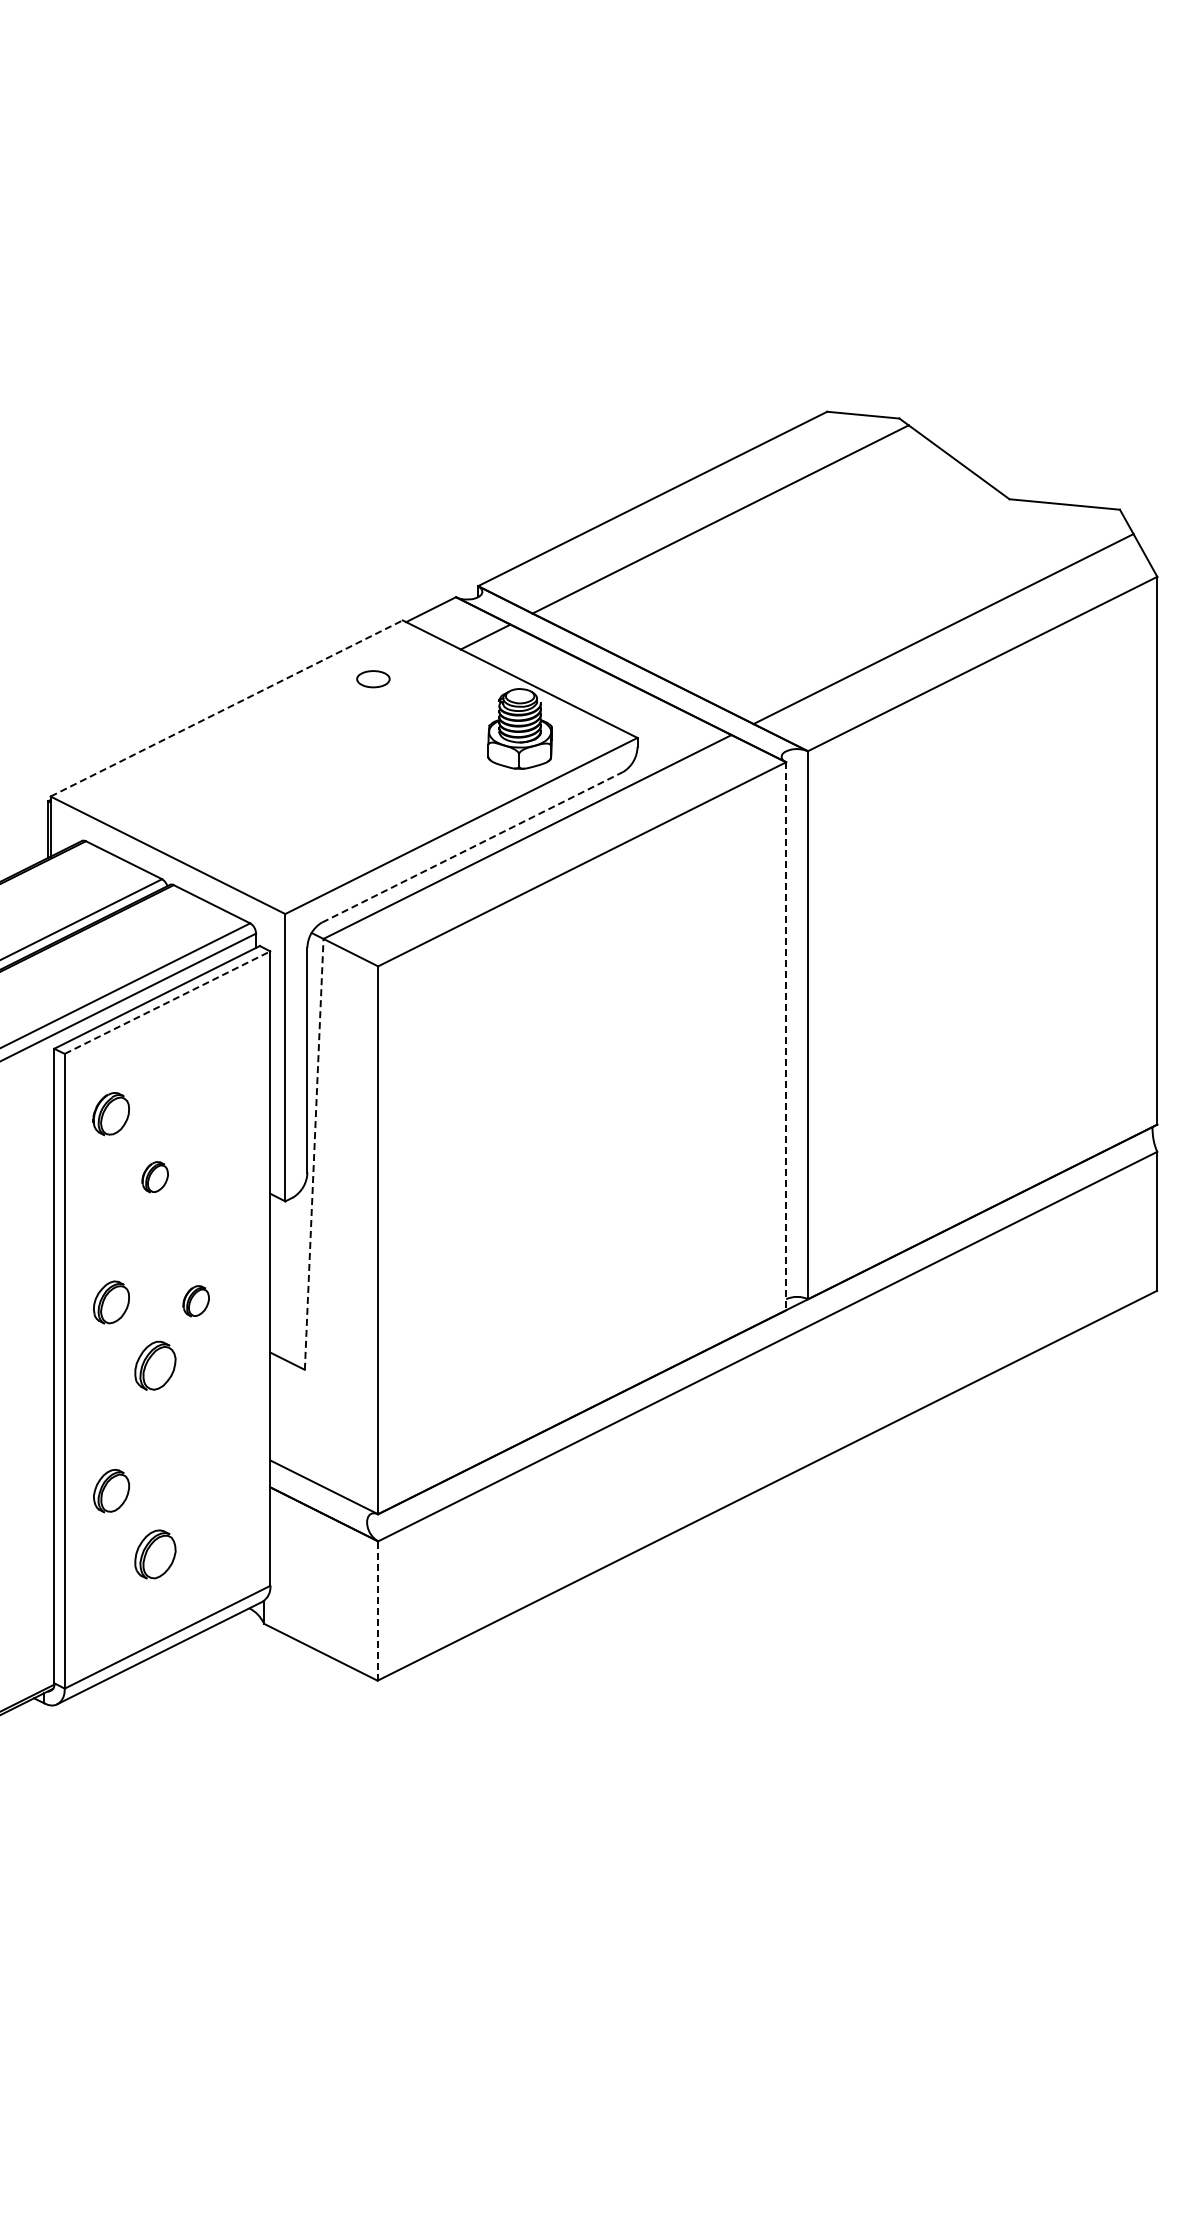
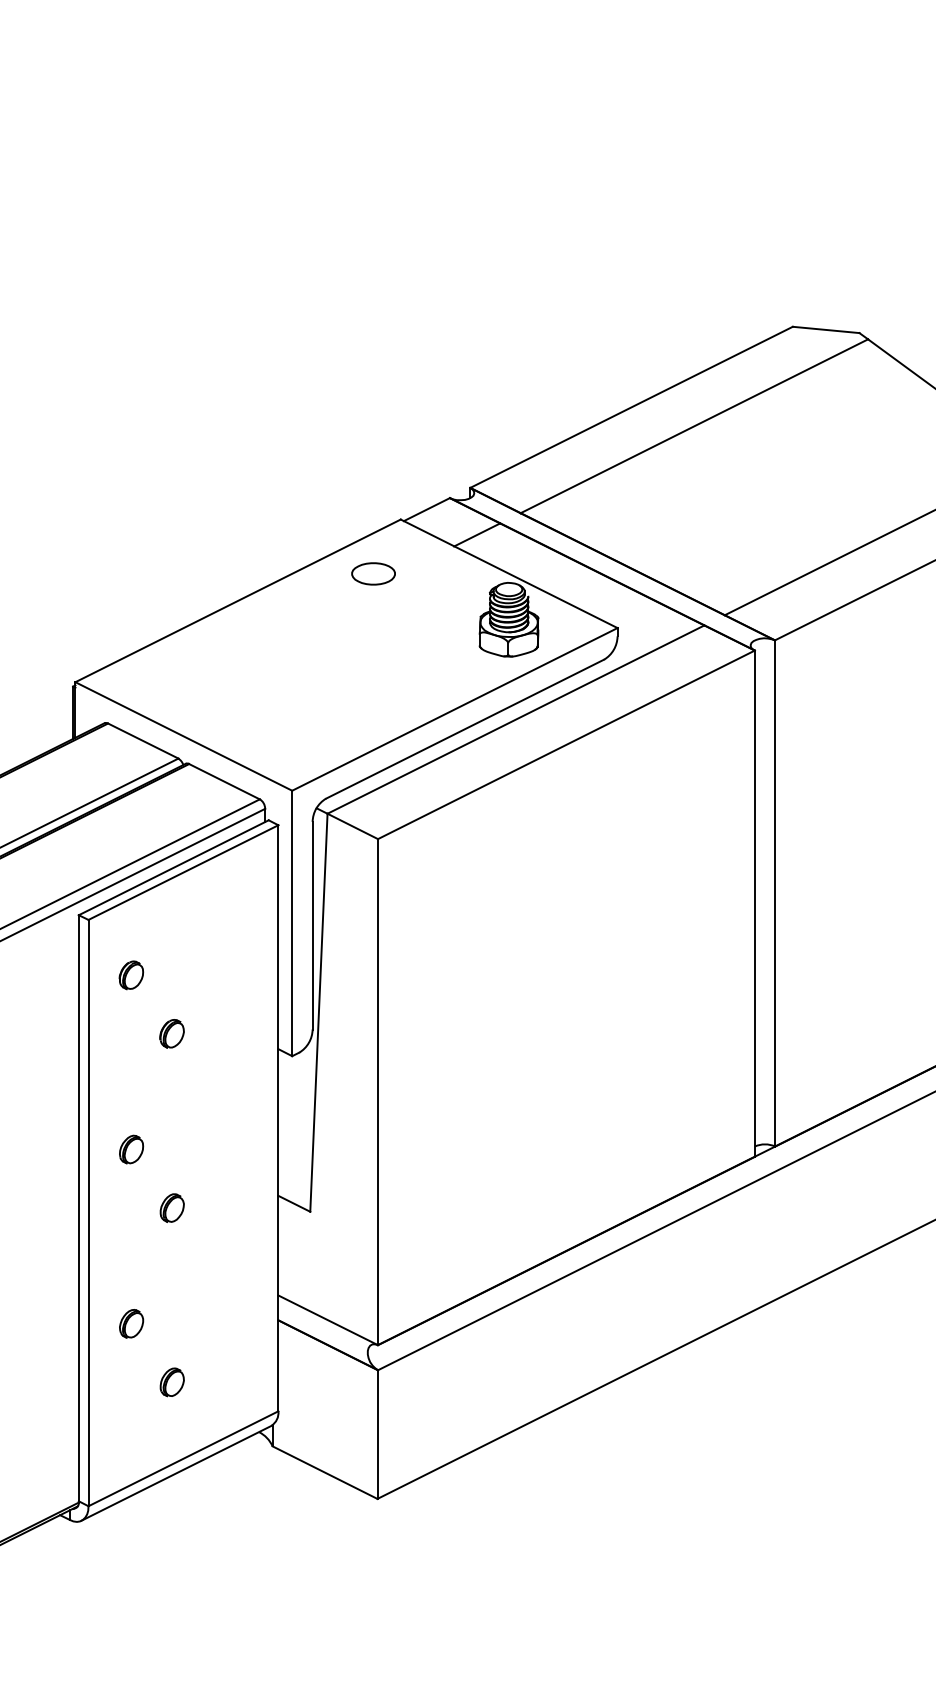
part: (373, 678) -> (373, 573), size x1.43
line: (226, 708) -> (237, 600), dashed -> solid
line: (472, 847) -> (465, 729), dashed -> solid
line: (167, 1002) -> (183, 872), dashed -> solid
line: (786, 1036) -> (755, 903), dashed -> solid
part: (110, 1113) -> (130, 974), size x0.71
line: (314, 1154) -> (319, 1012), dashed -> solid
part: (195, 1301) -> (209, 1148), removed
part: (110, 1302) -> (130, 1149), size x0.71
part: (155, 1365) -> (172, 1207), size x0.62
part: (110, 1491) -> (130, 1324), size x0.71
part: (155, 1554) -> (172, 1382), size x0.62
line: (377, 1610) -> (377, 1434), dashed -> solid

